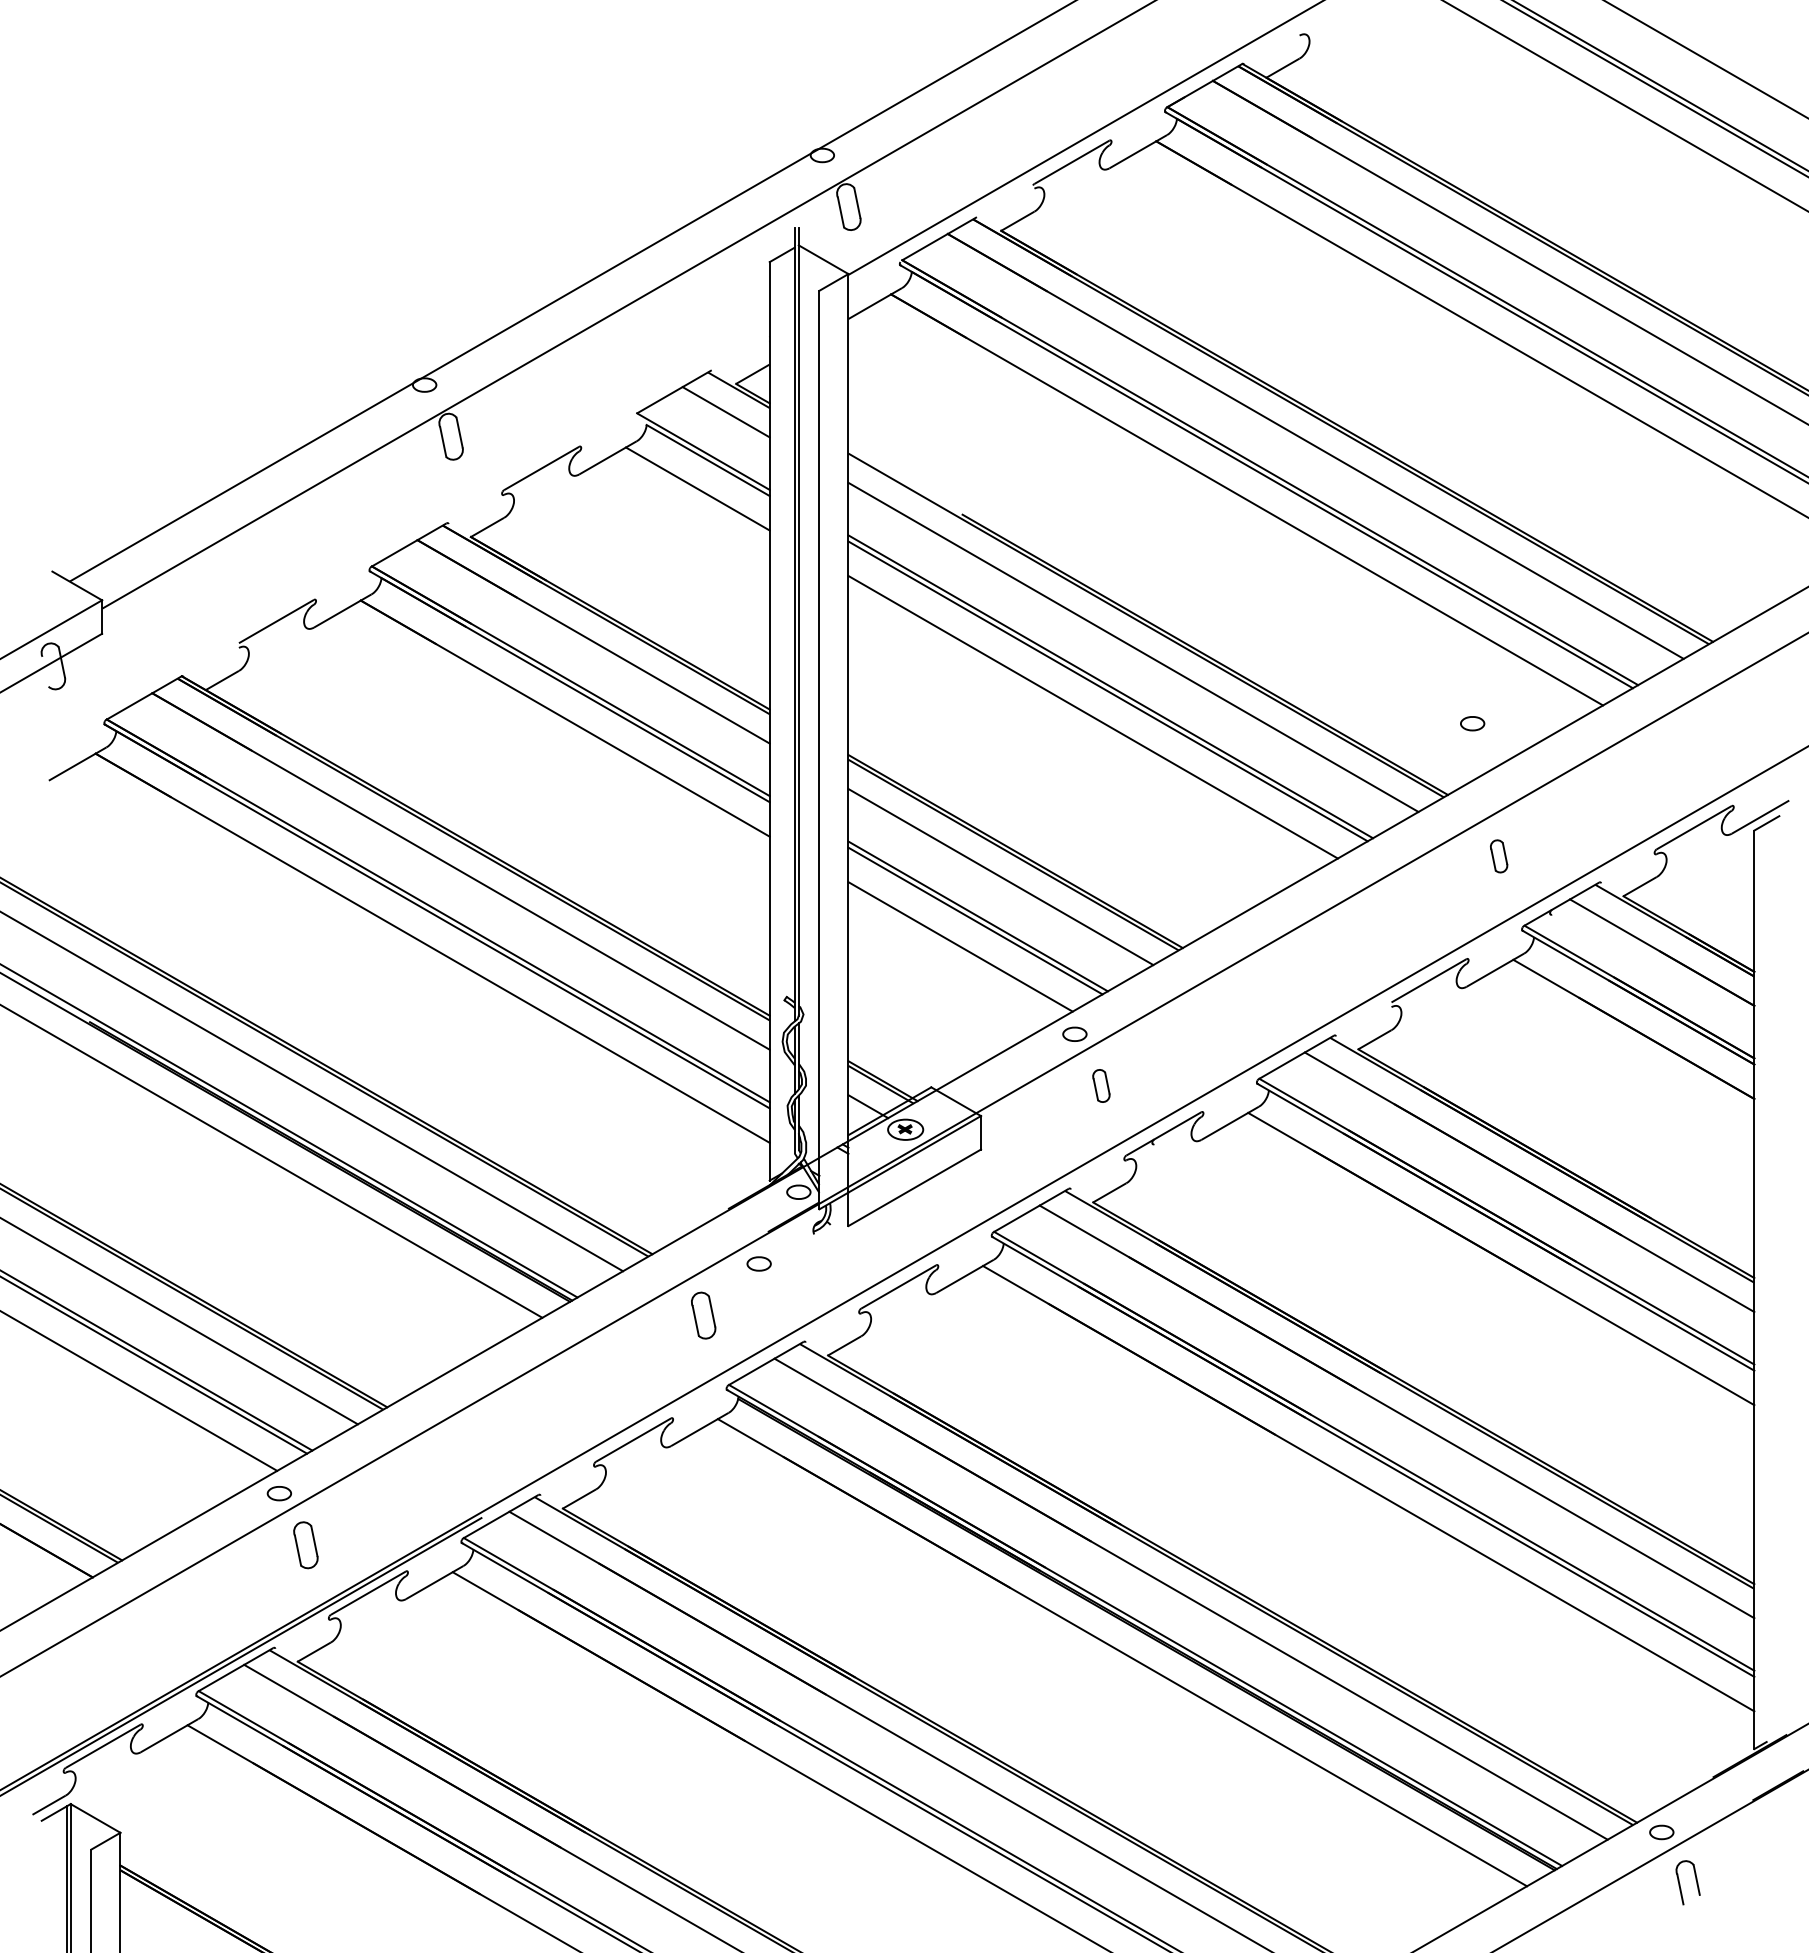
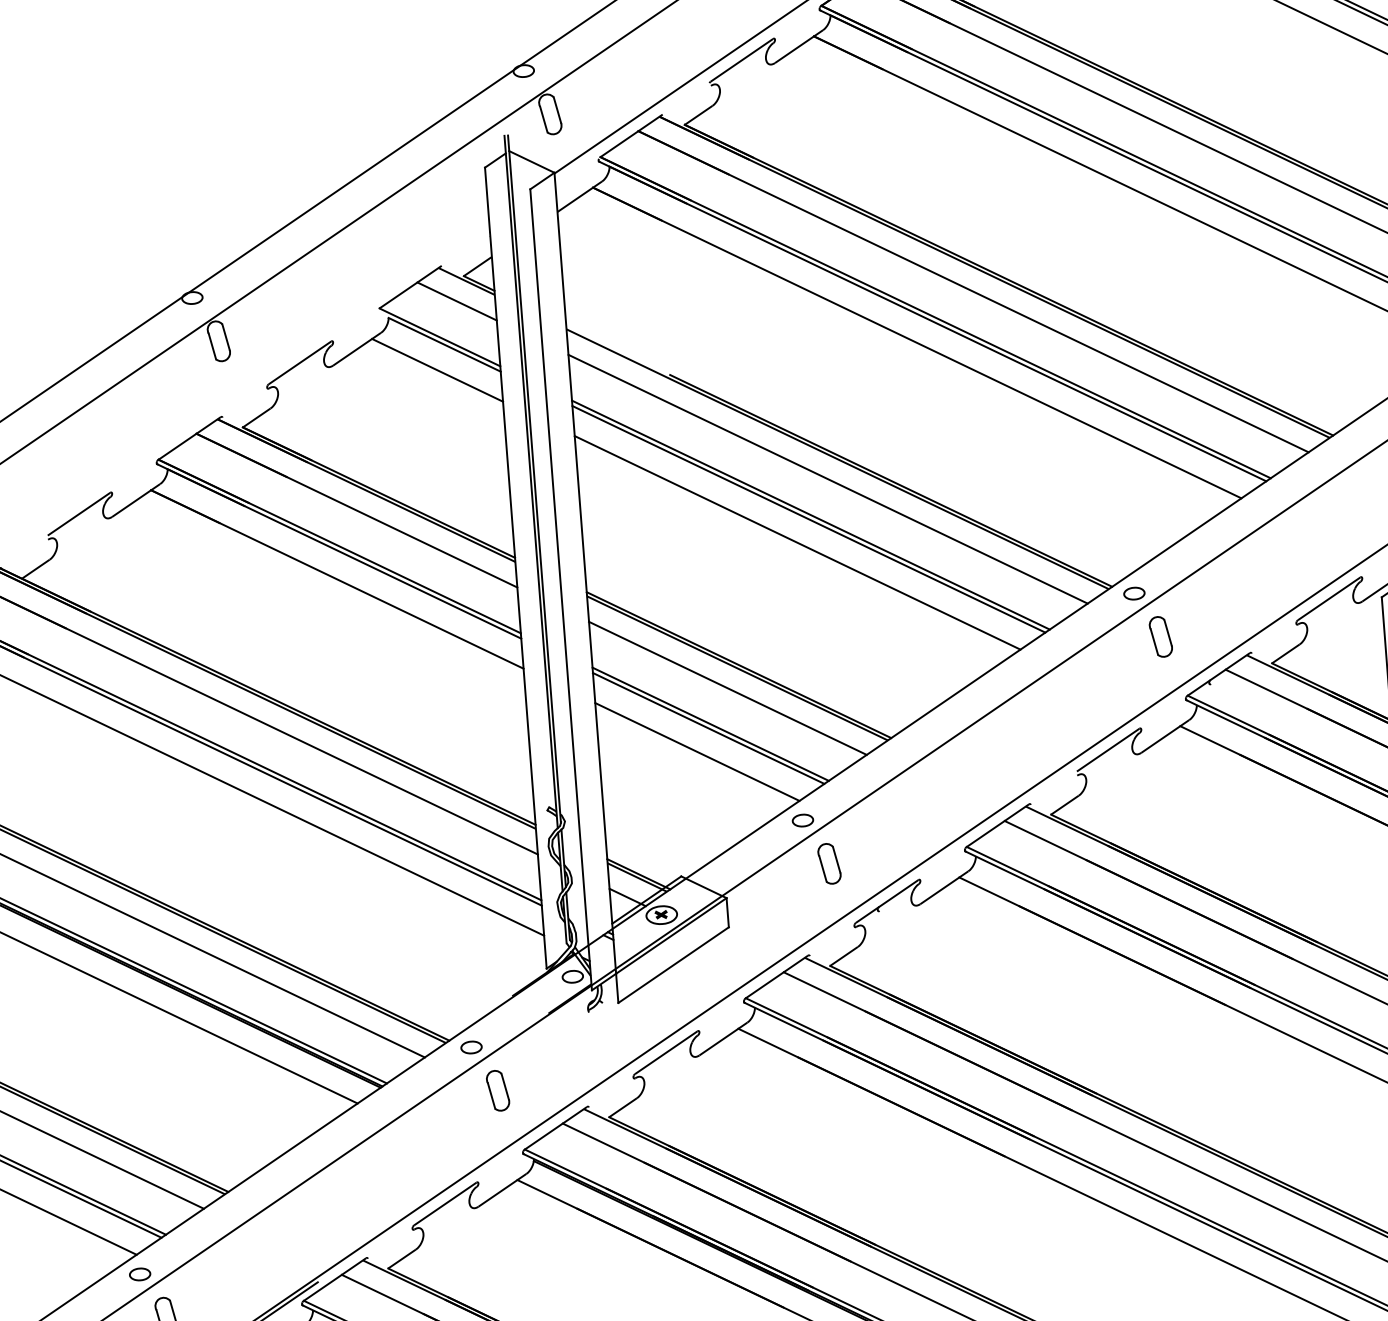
part: (1472, 723) -> (1134, 593), moved
part: (1498, 856) -> (1160, 637), size x1.43
part: (1101, 1085) -> (829, 863), size x1.43
part: (758, 1263) -> (470, 1047), moved

